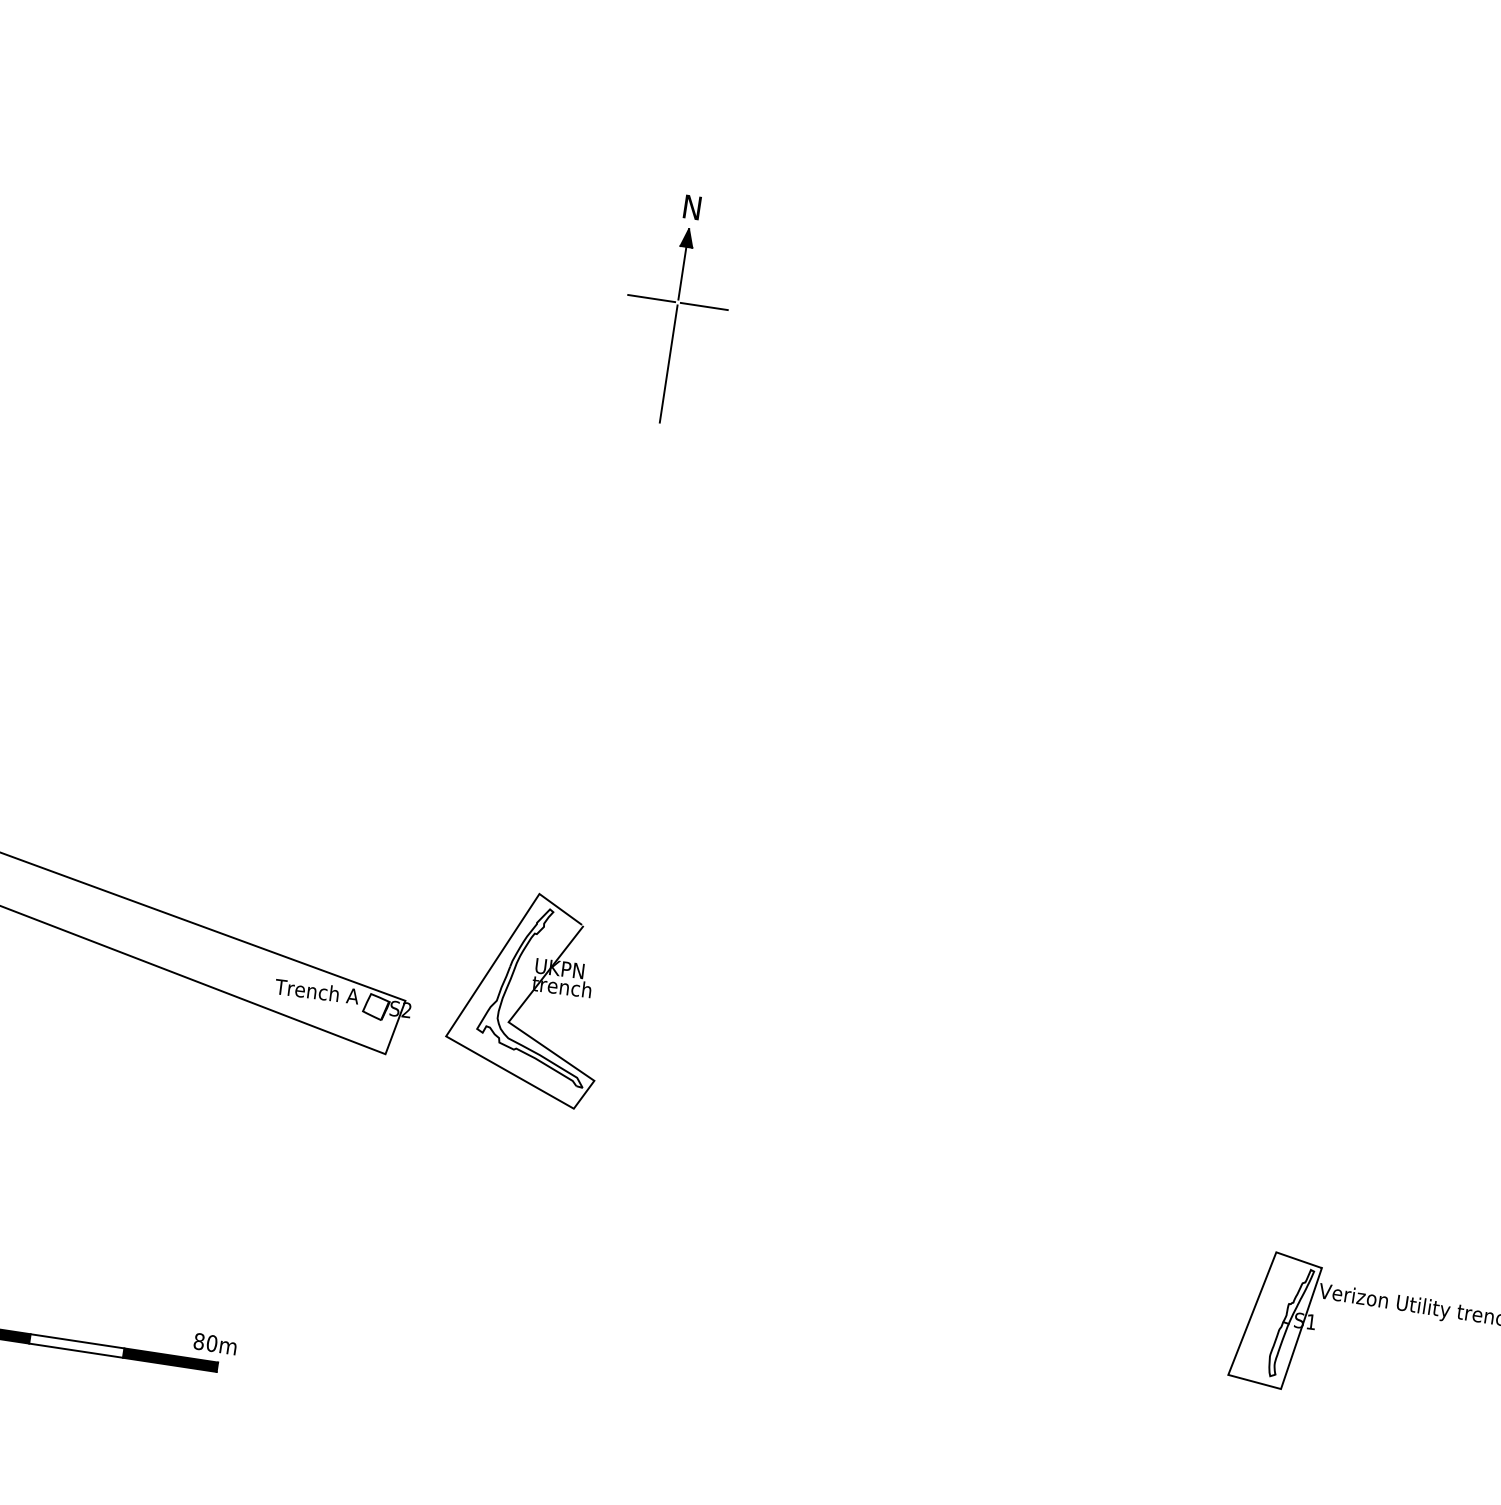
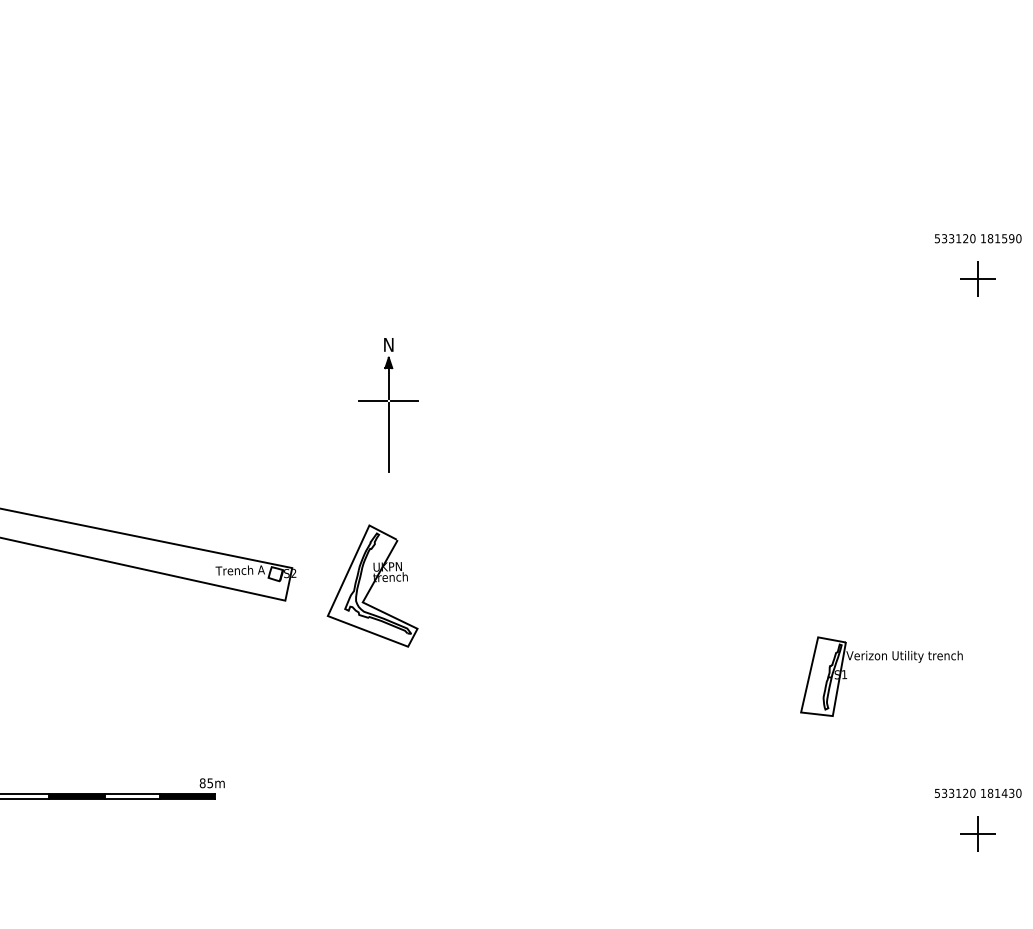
part: (676, 309) -> (388, 405), moved
part: (529, 996) -> (372, 585), moved
text: (212, 1343) -> (210, 783), 80m -> 85m

